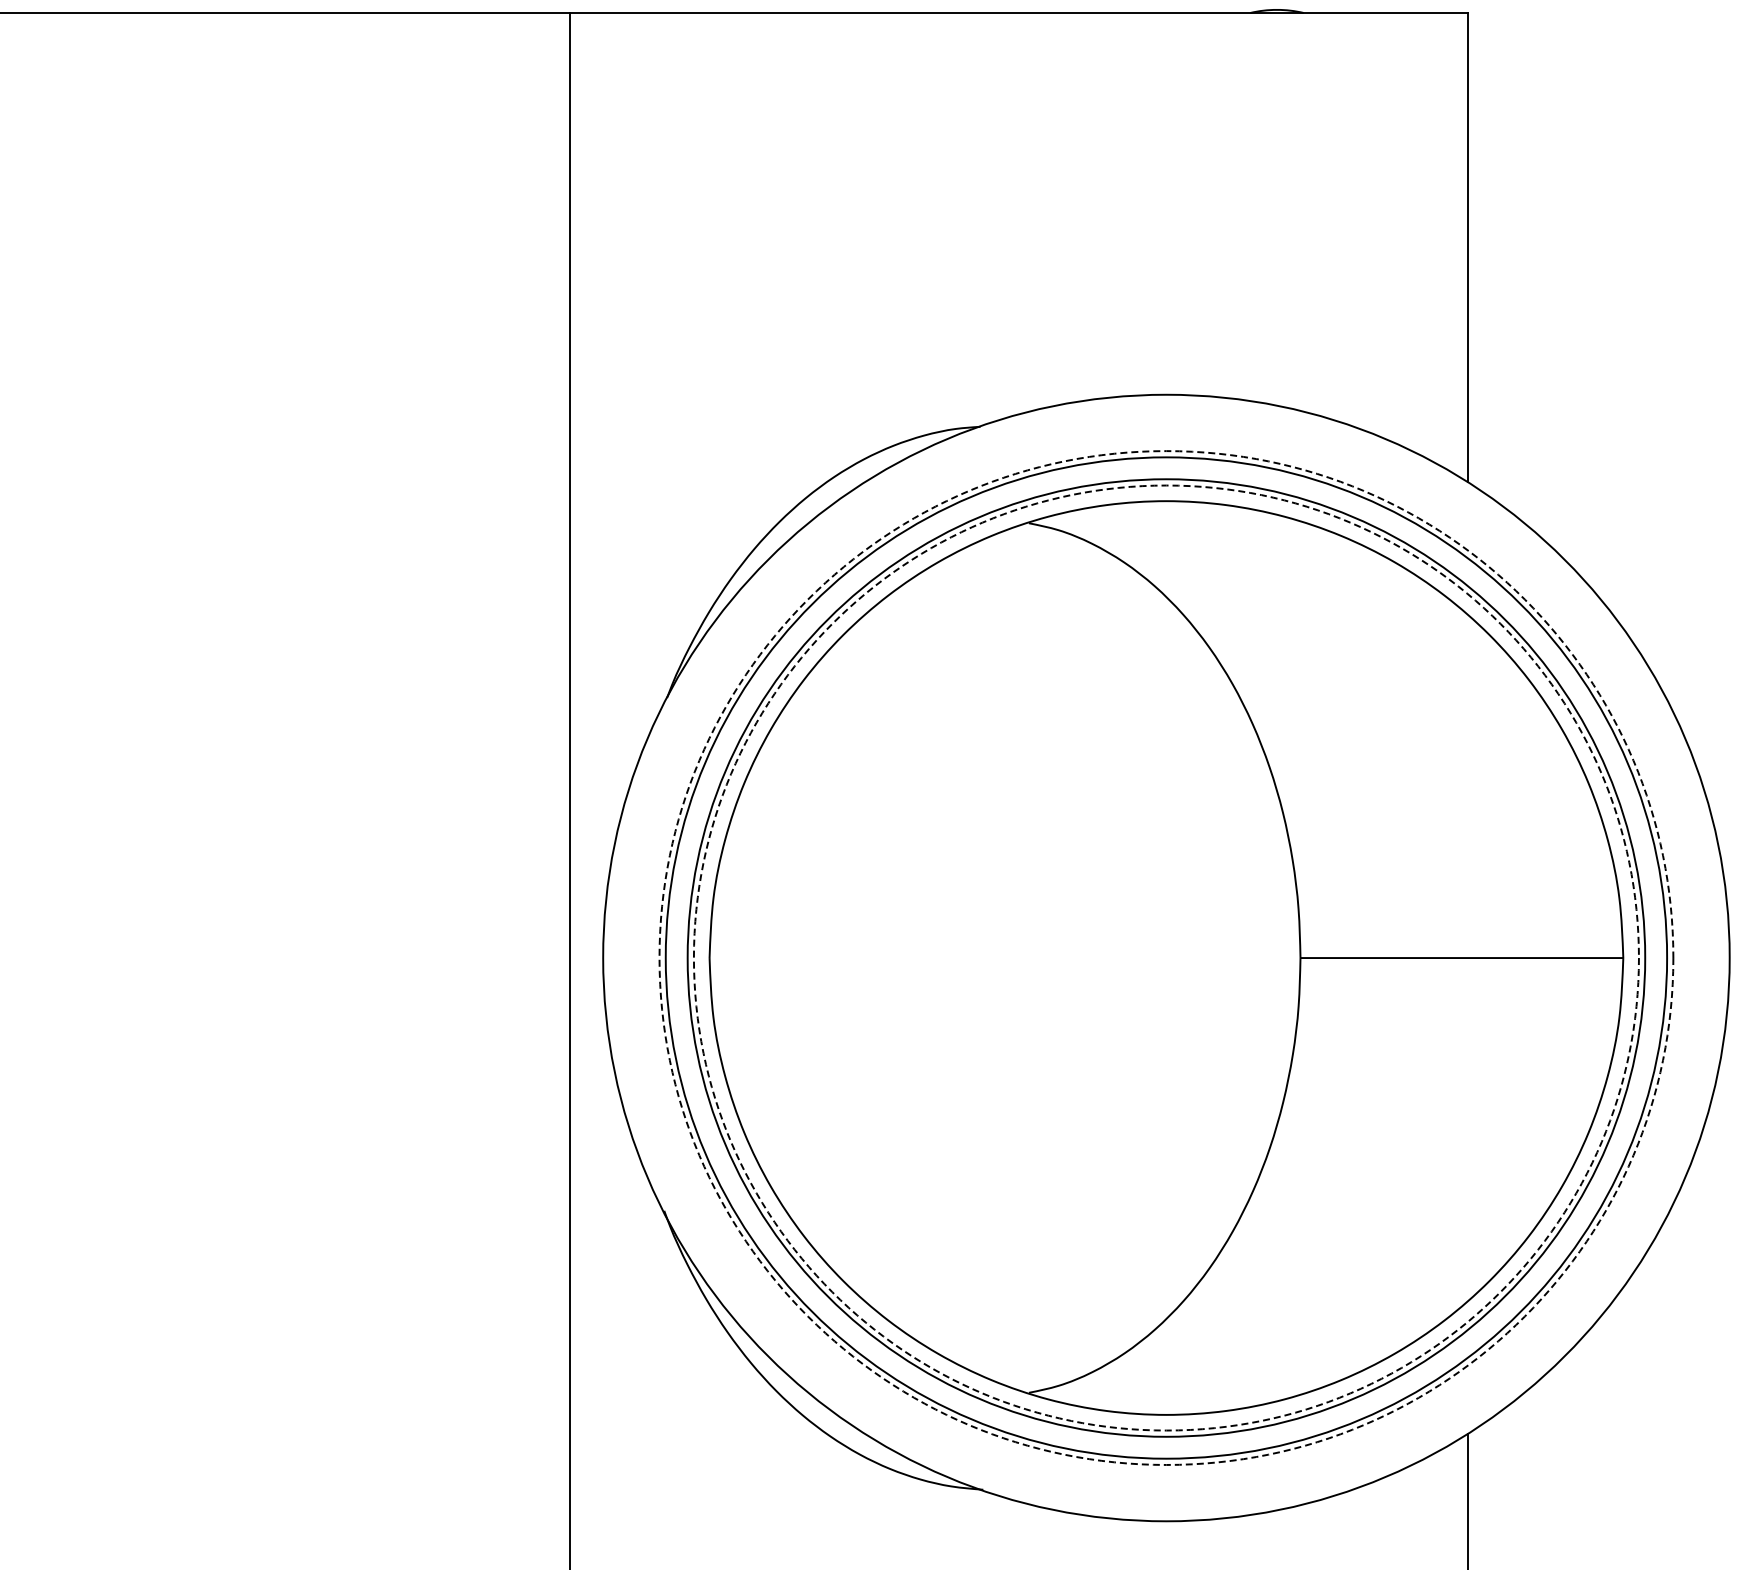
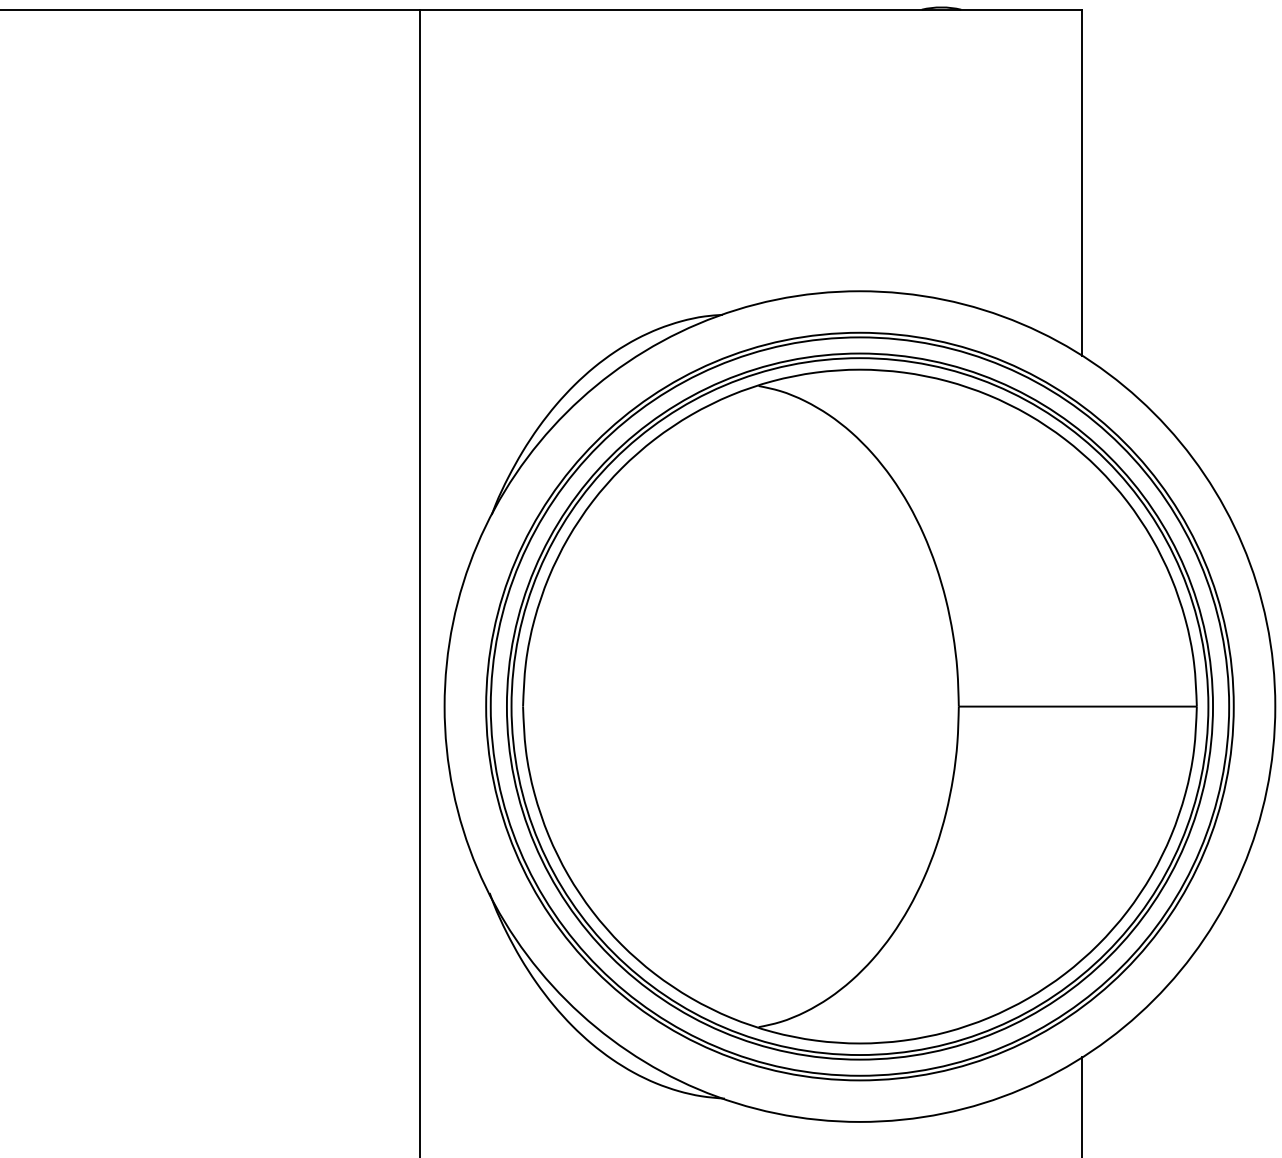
circle: (1165, 957) -> (859, 706), dashed -> solid
circle: (1166, 957) -> (860, 706), dashed -> solid

